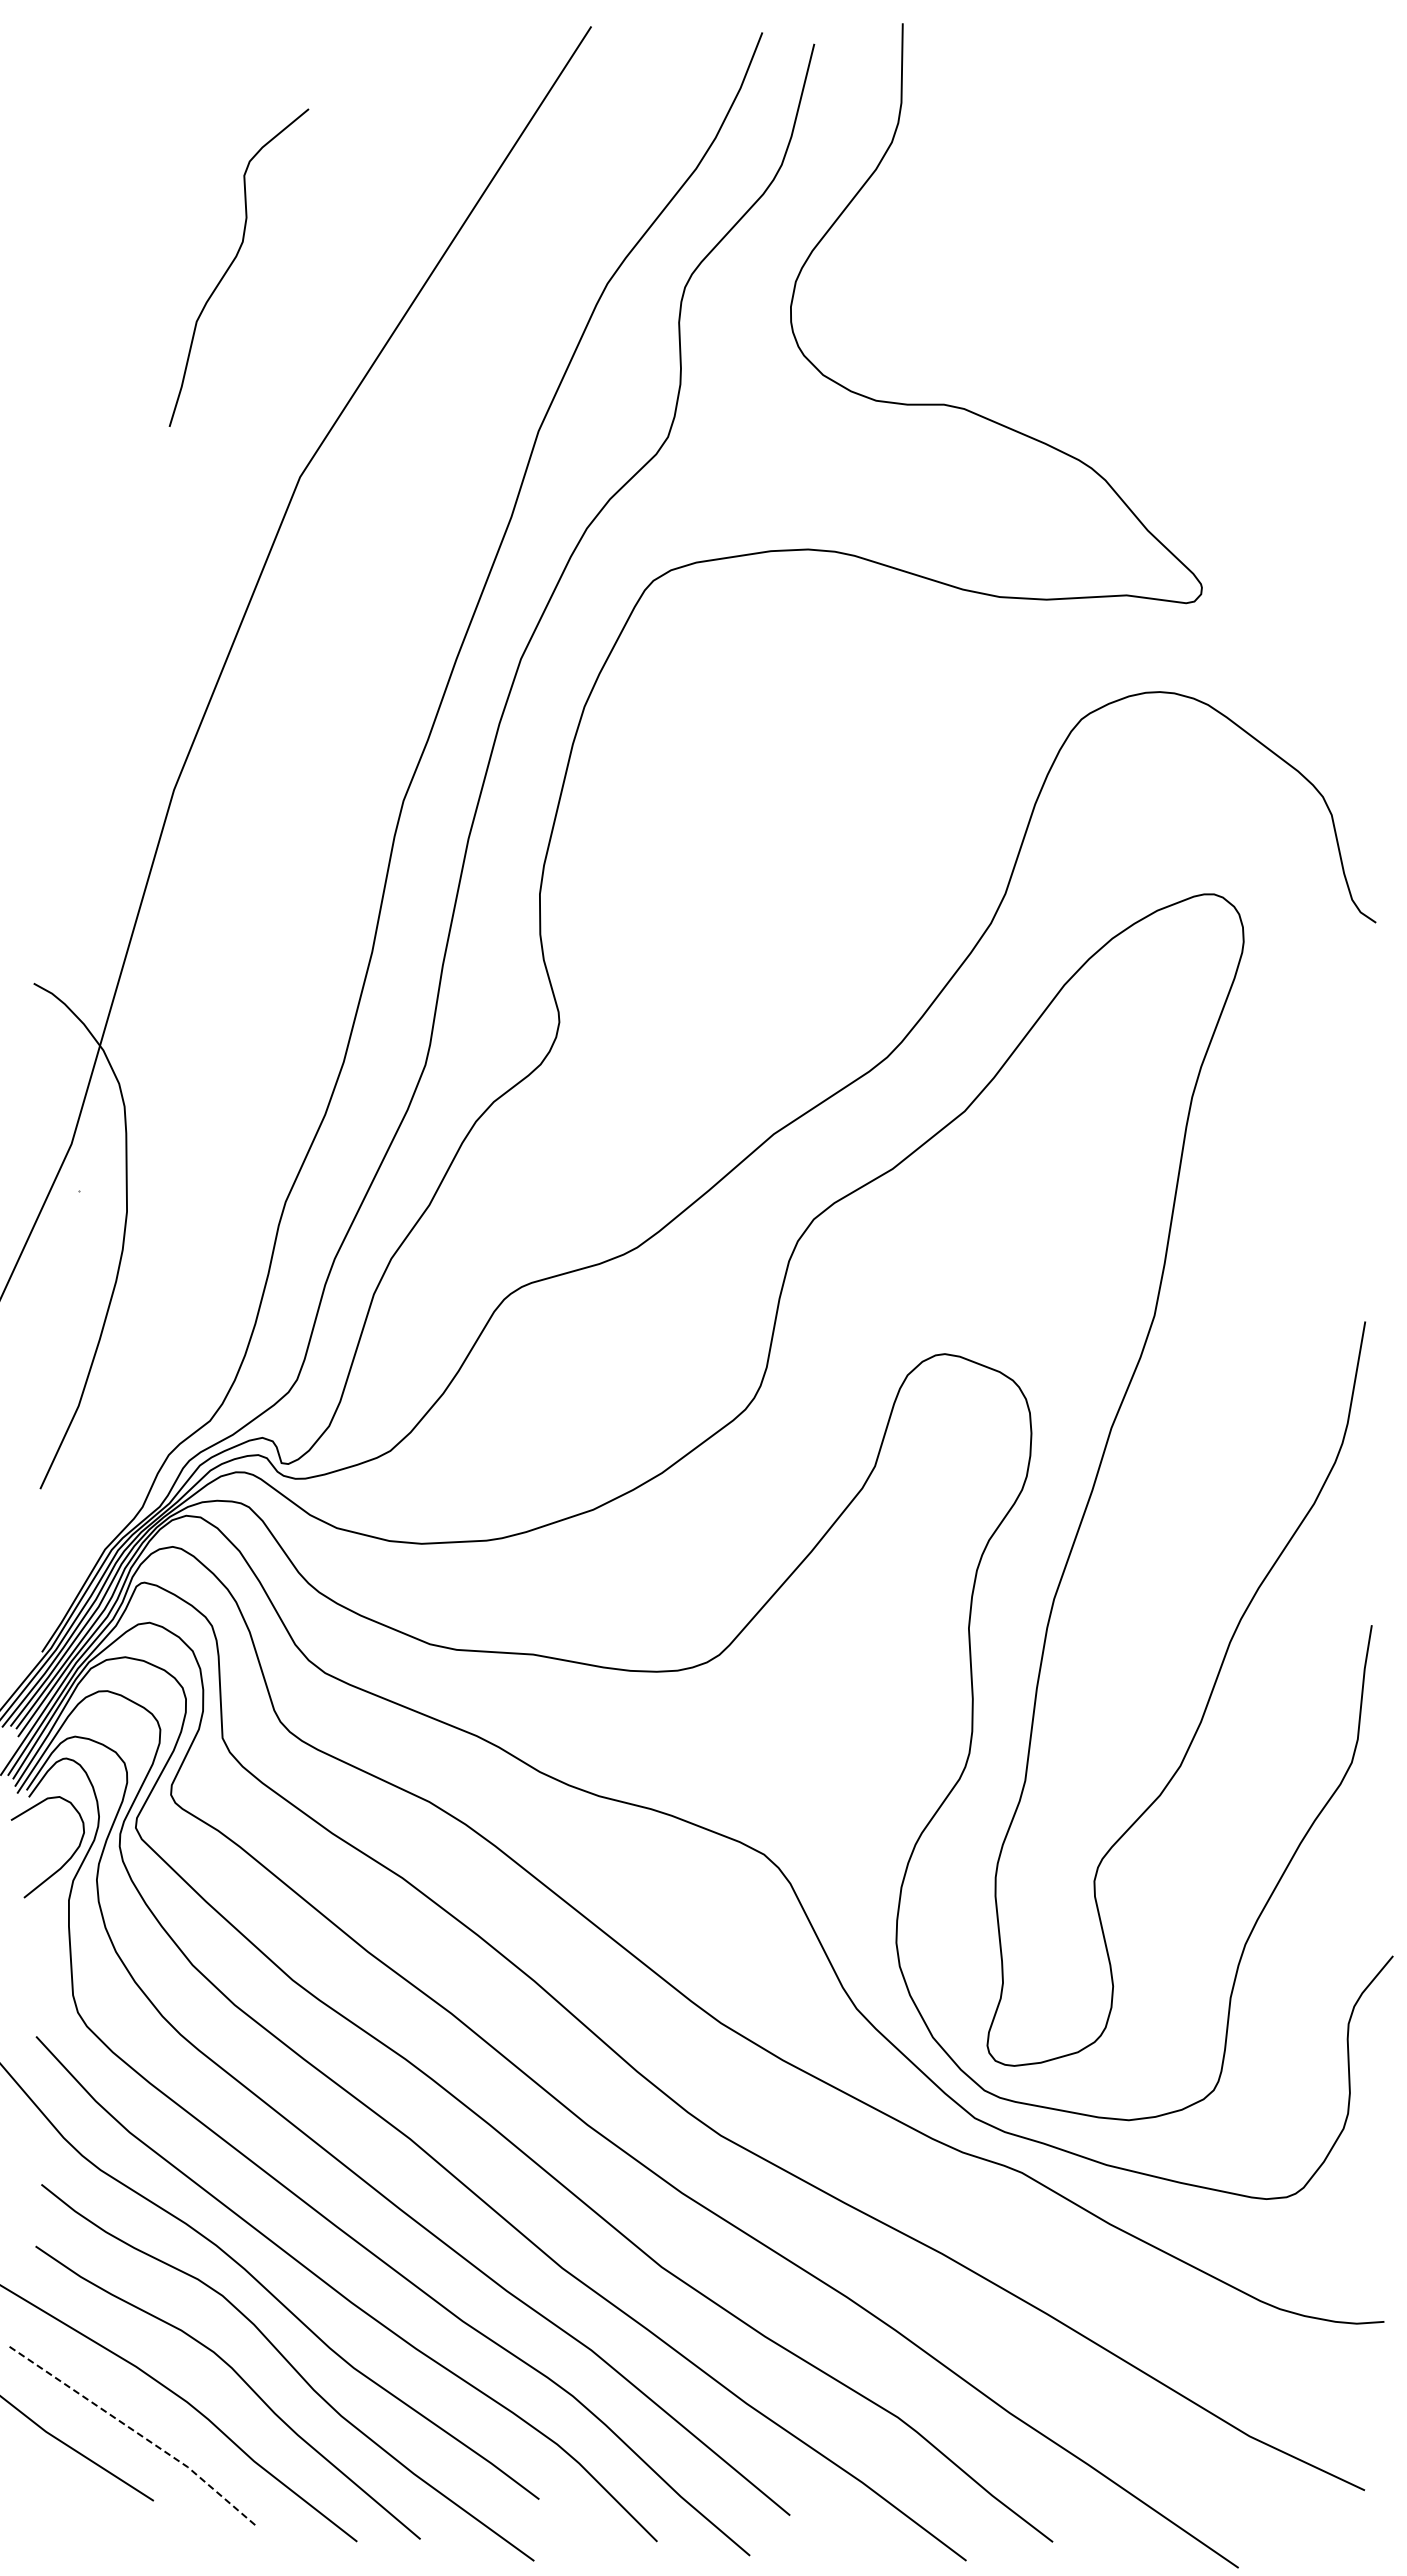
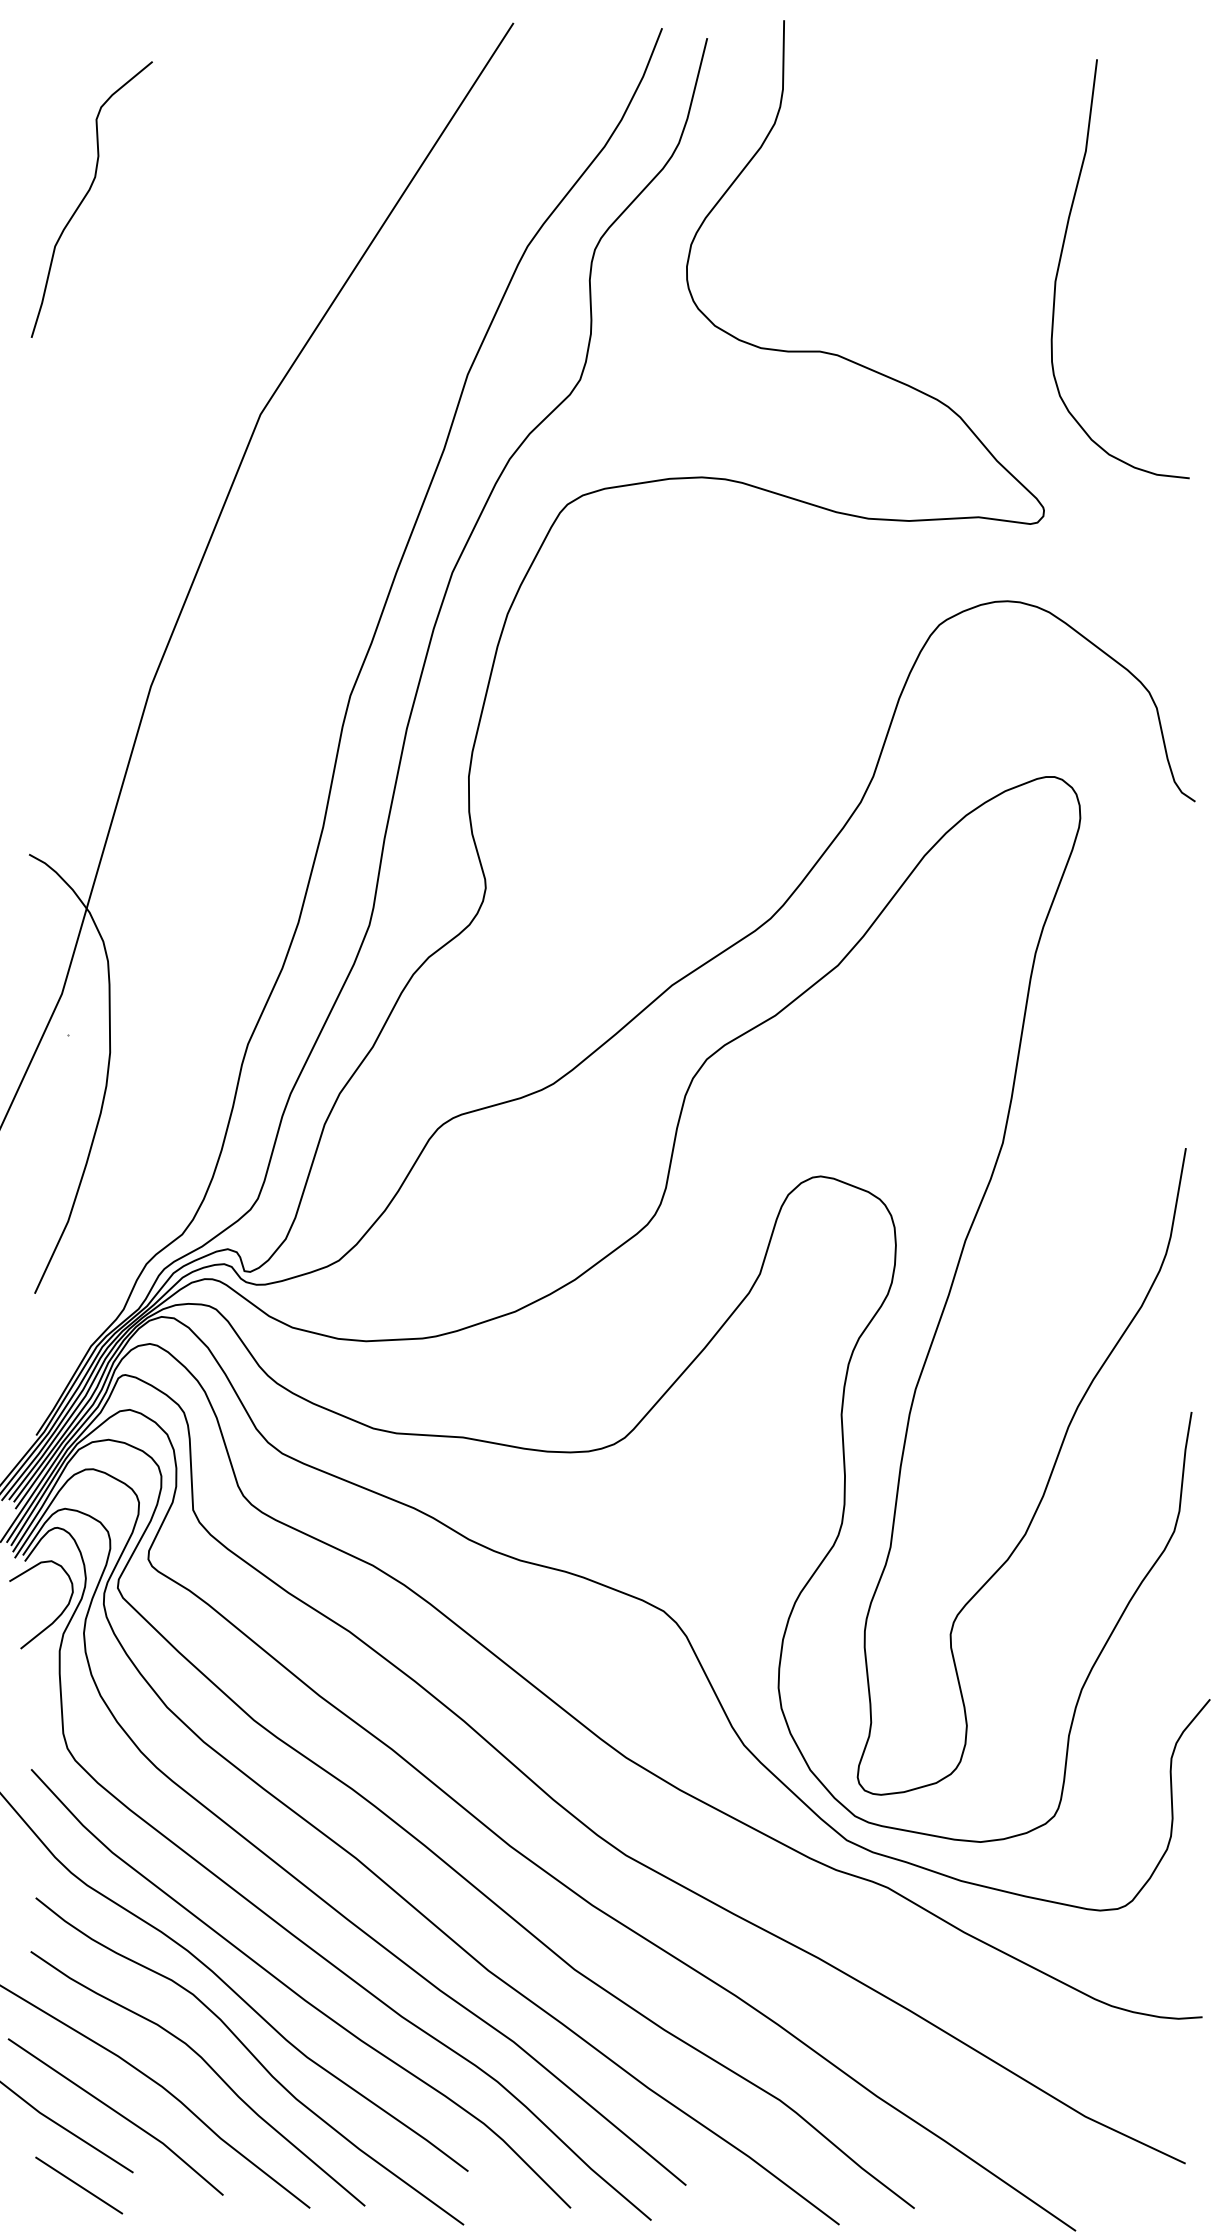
curve: (232, 264) -> (86, 196), moved
curve: (1222, 295) -> (1061, 256), added
line: (137, 2433) -> (119, 2114), dashed -> solid
line: (90, 2515) -> (78, 2185), added

